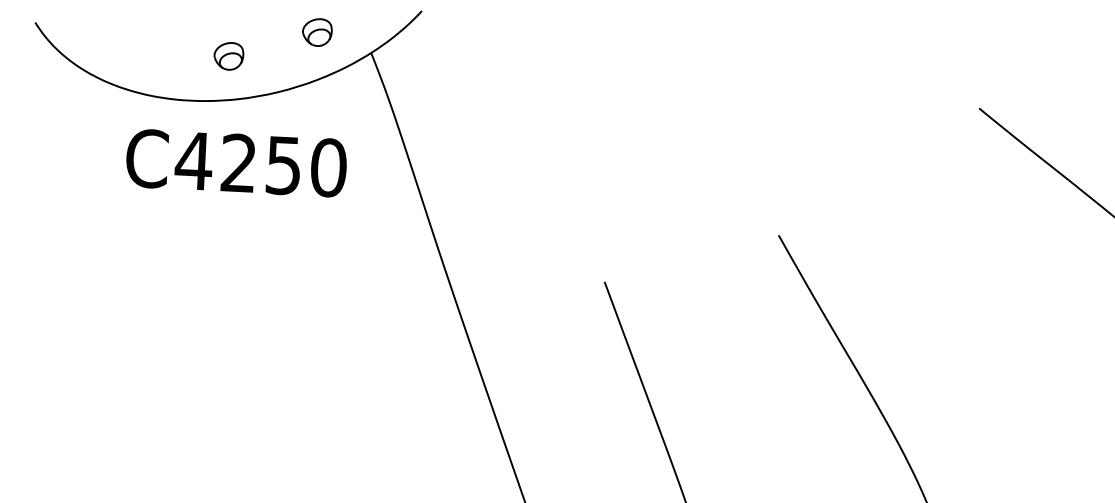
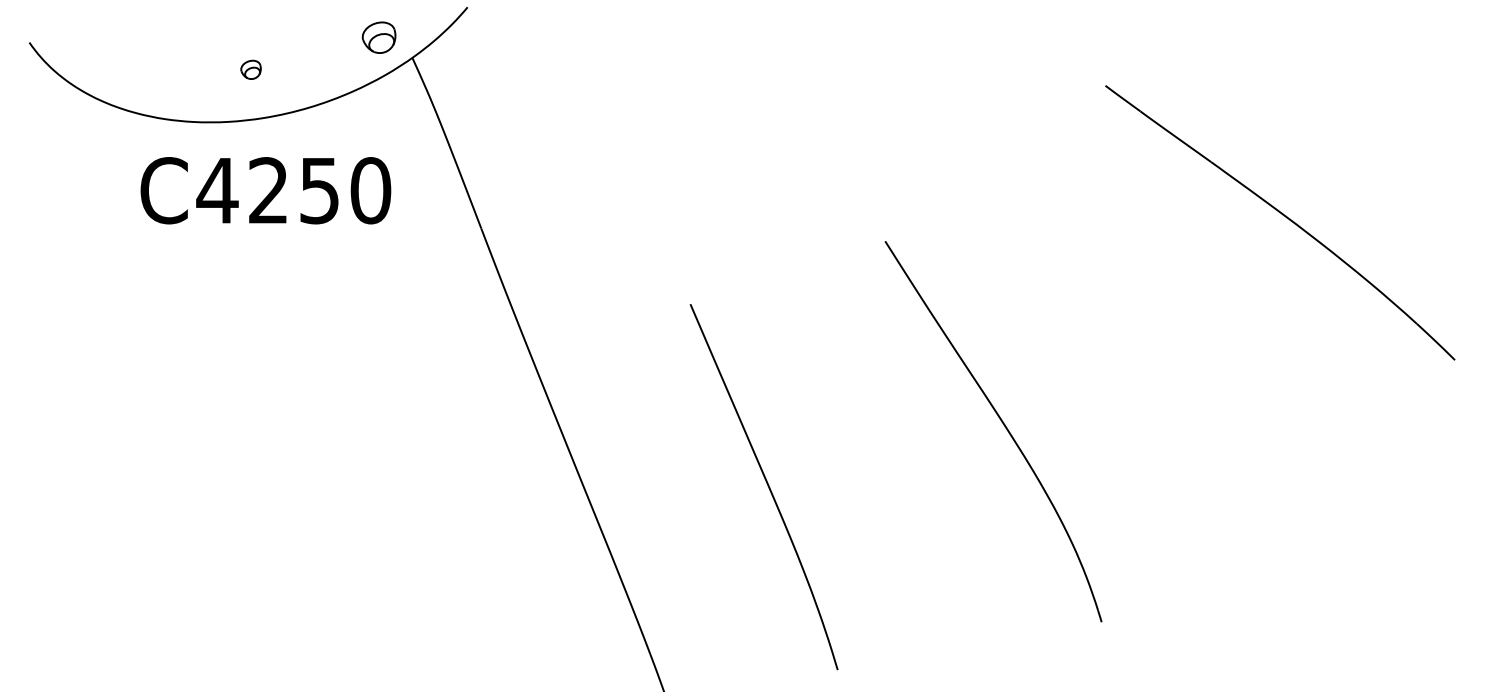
part: (316, 32) -> (378, 37), moved
part: (228, 55) -> (250, 69), size x0.6

